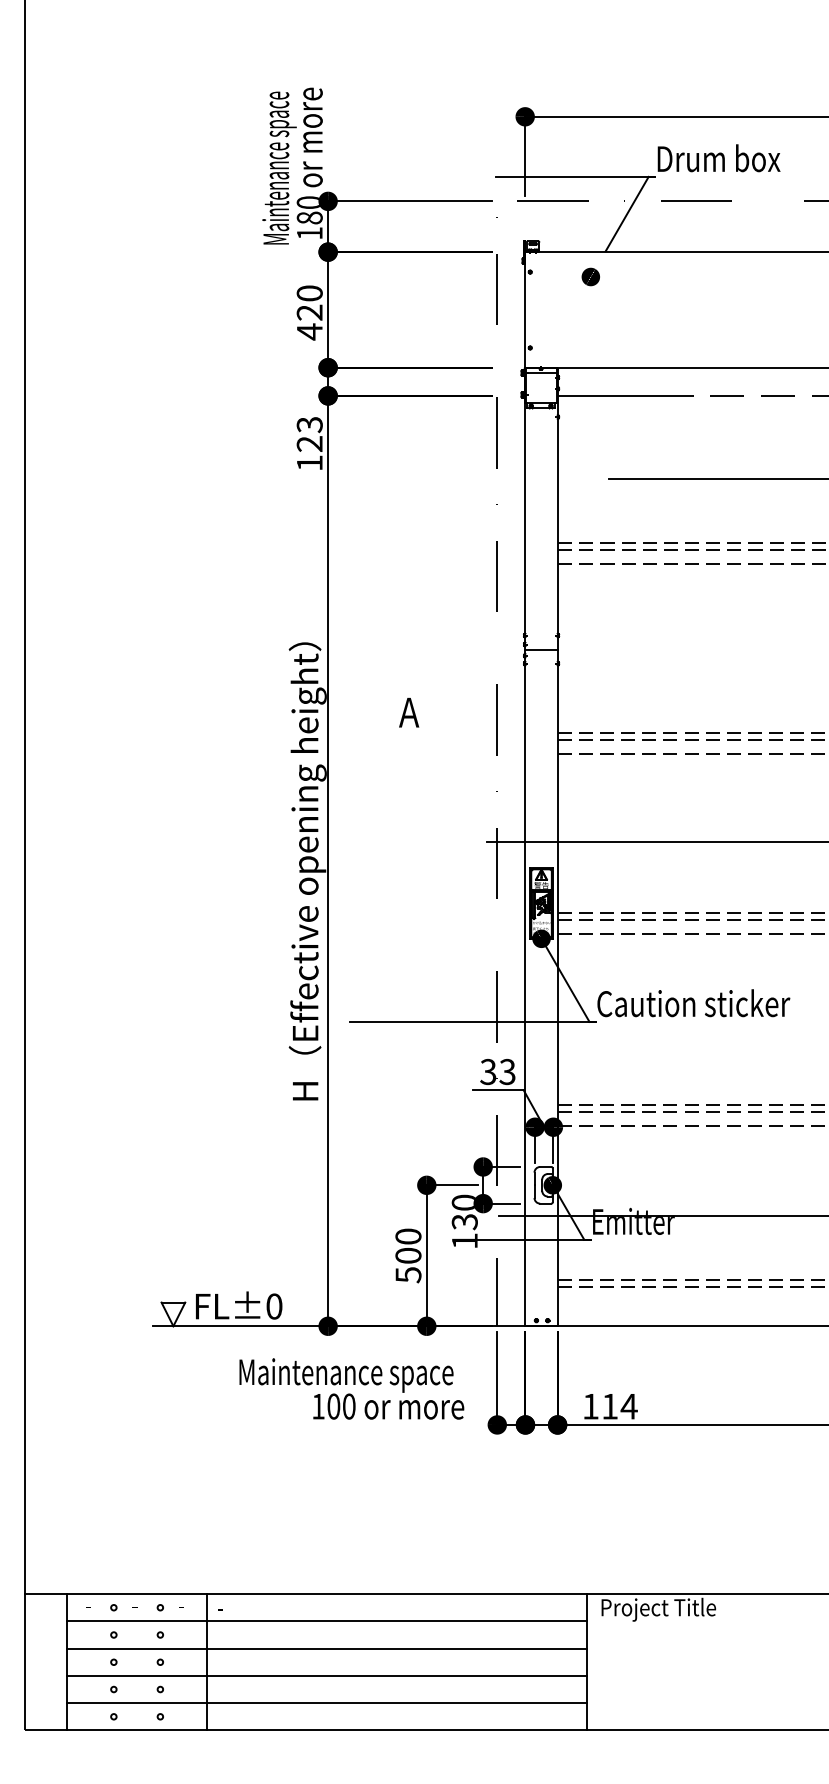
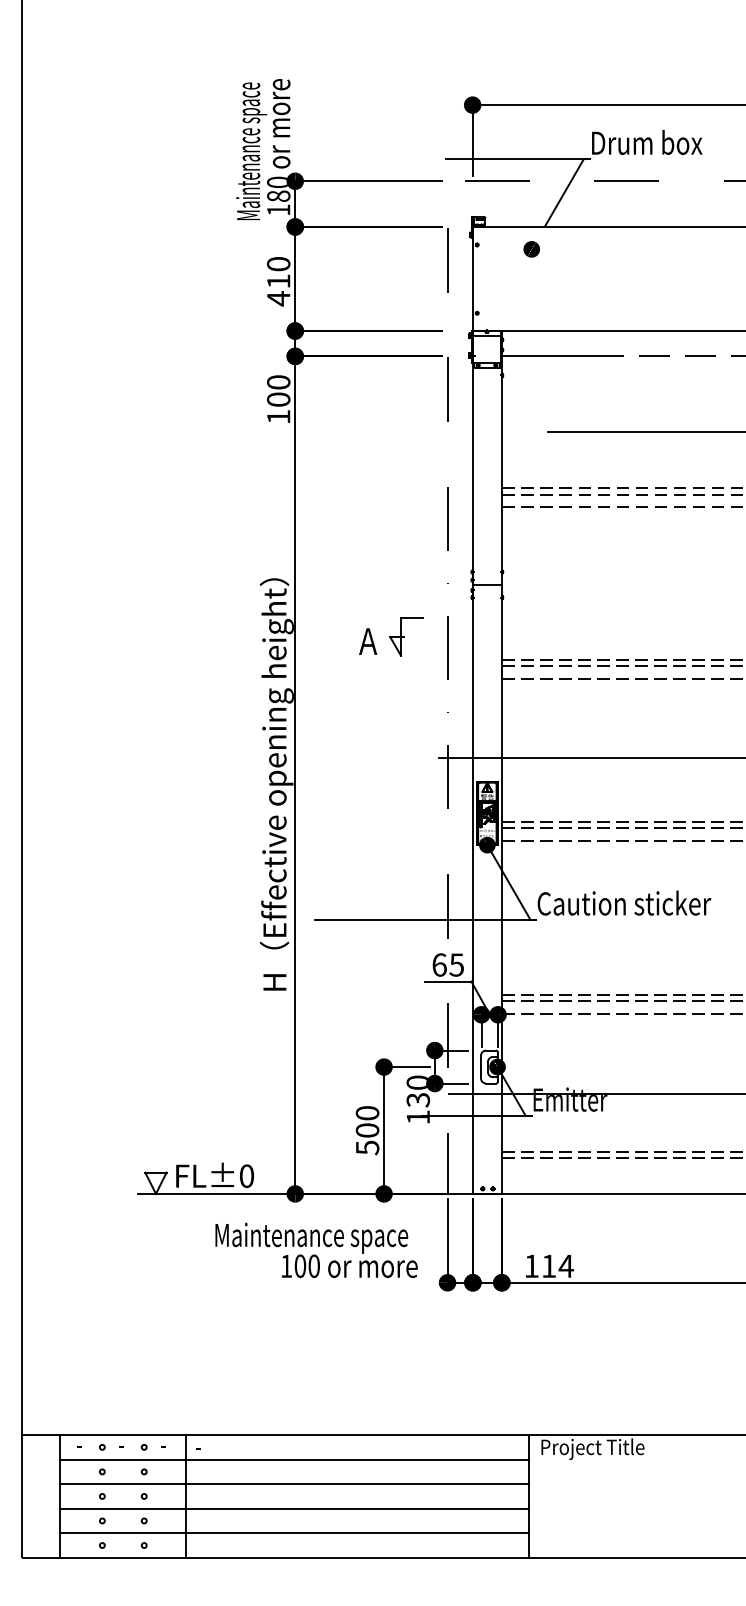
text: (309, 312) -> (278, 281), 420 -> 410
text: (309, 433) -> (278, 390), 123 -> 100
part: (451, 707) -> (406, 636), added
text: (497, 1071) -> (447, 964), 33 -> 65

